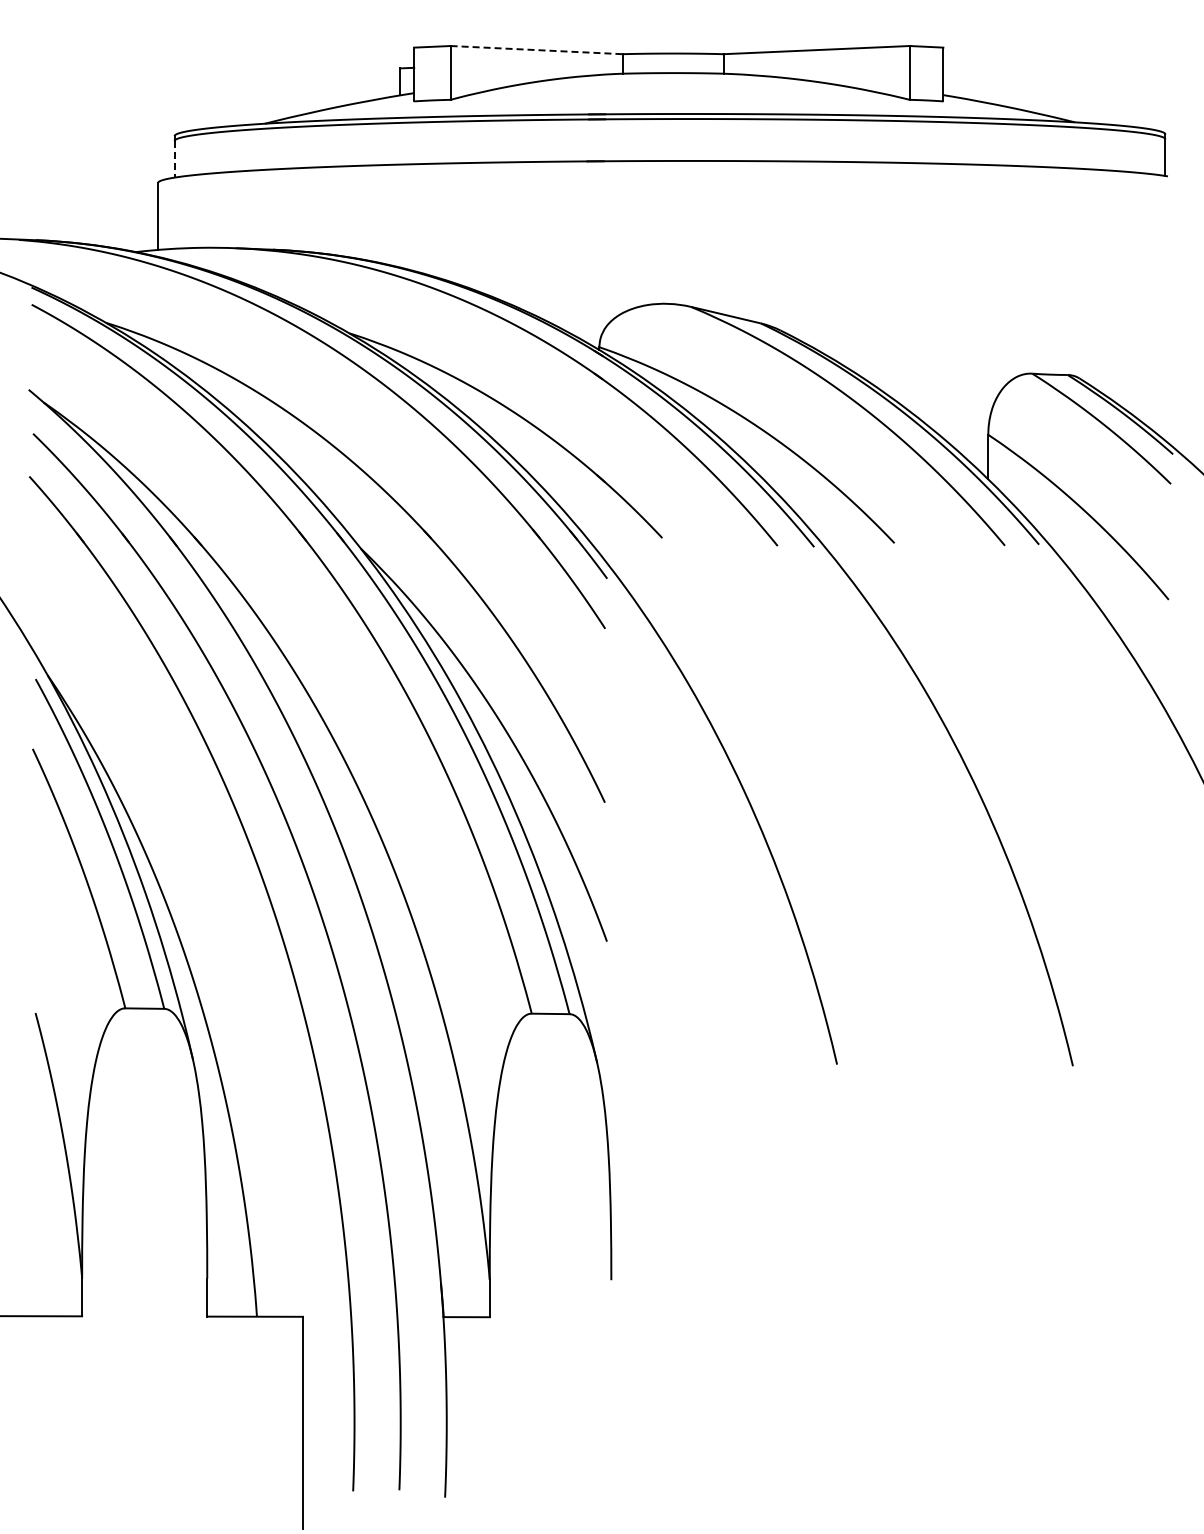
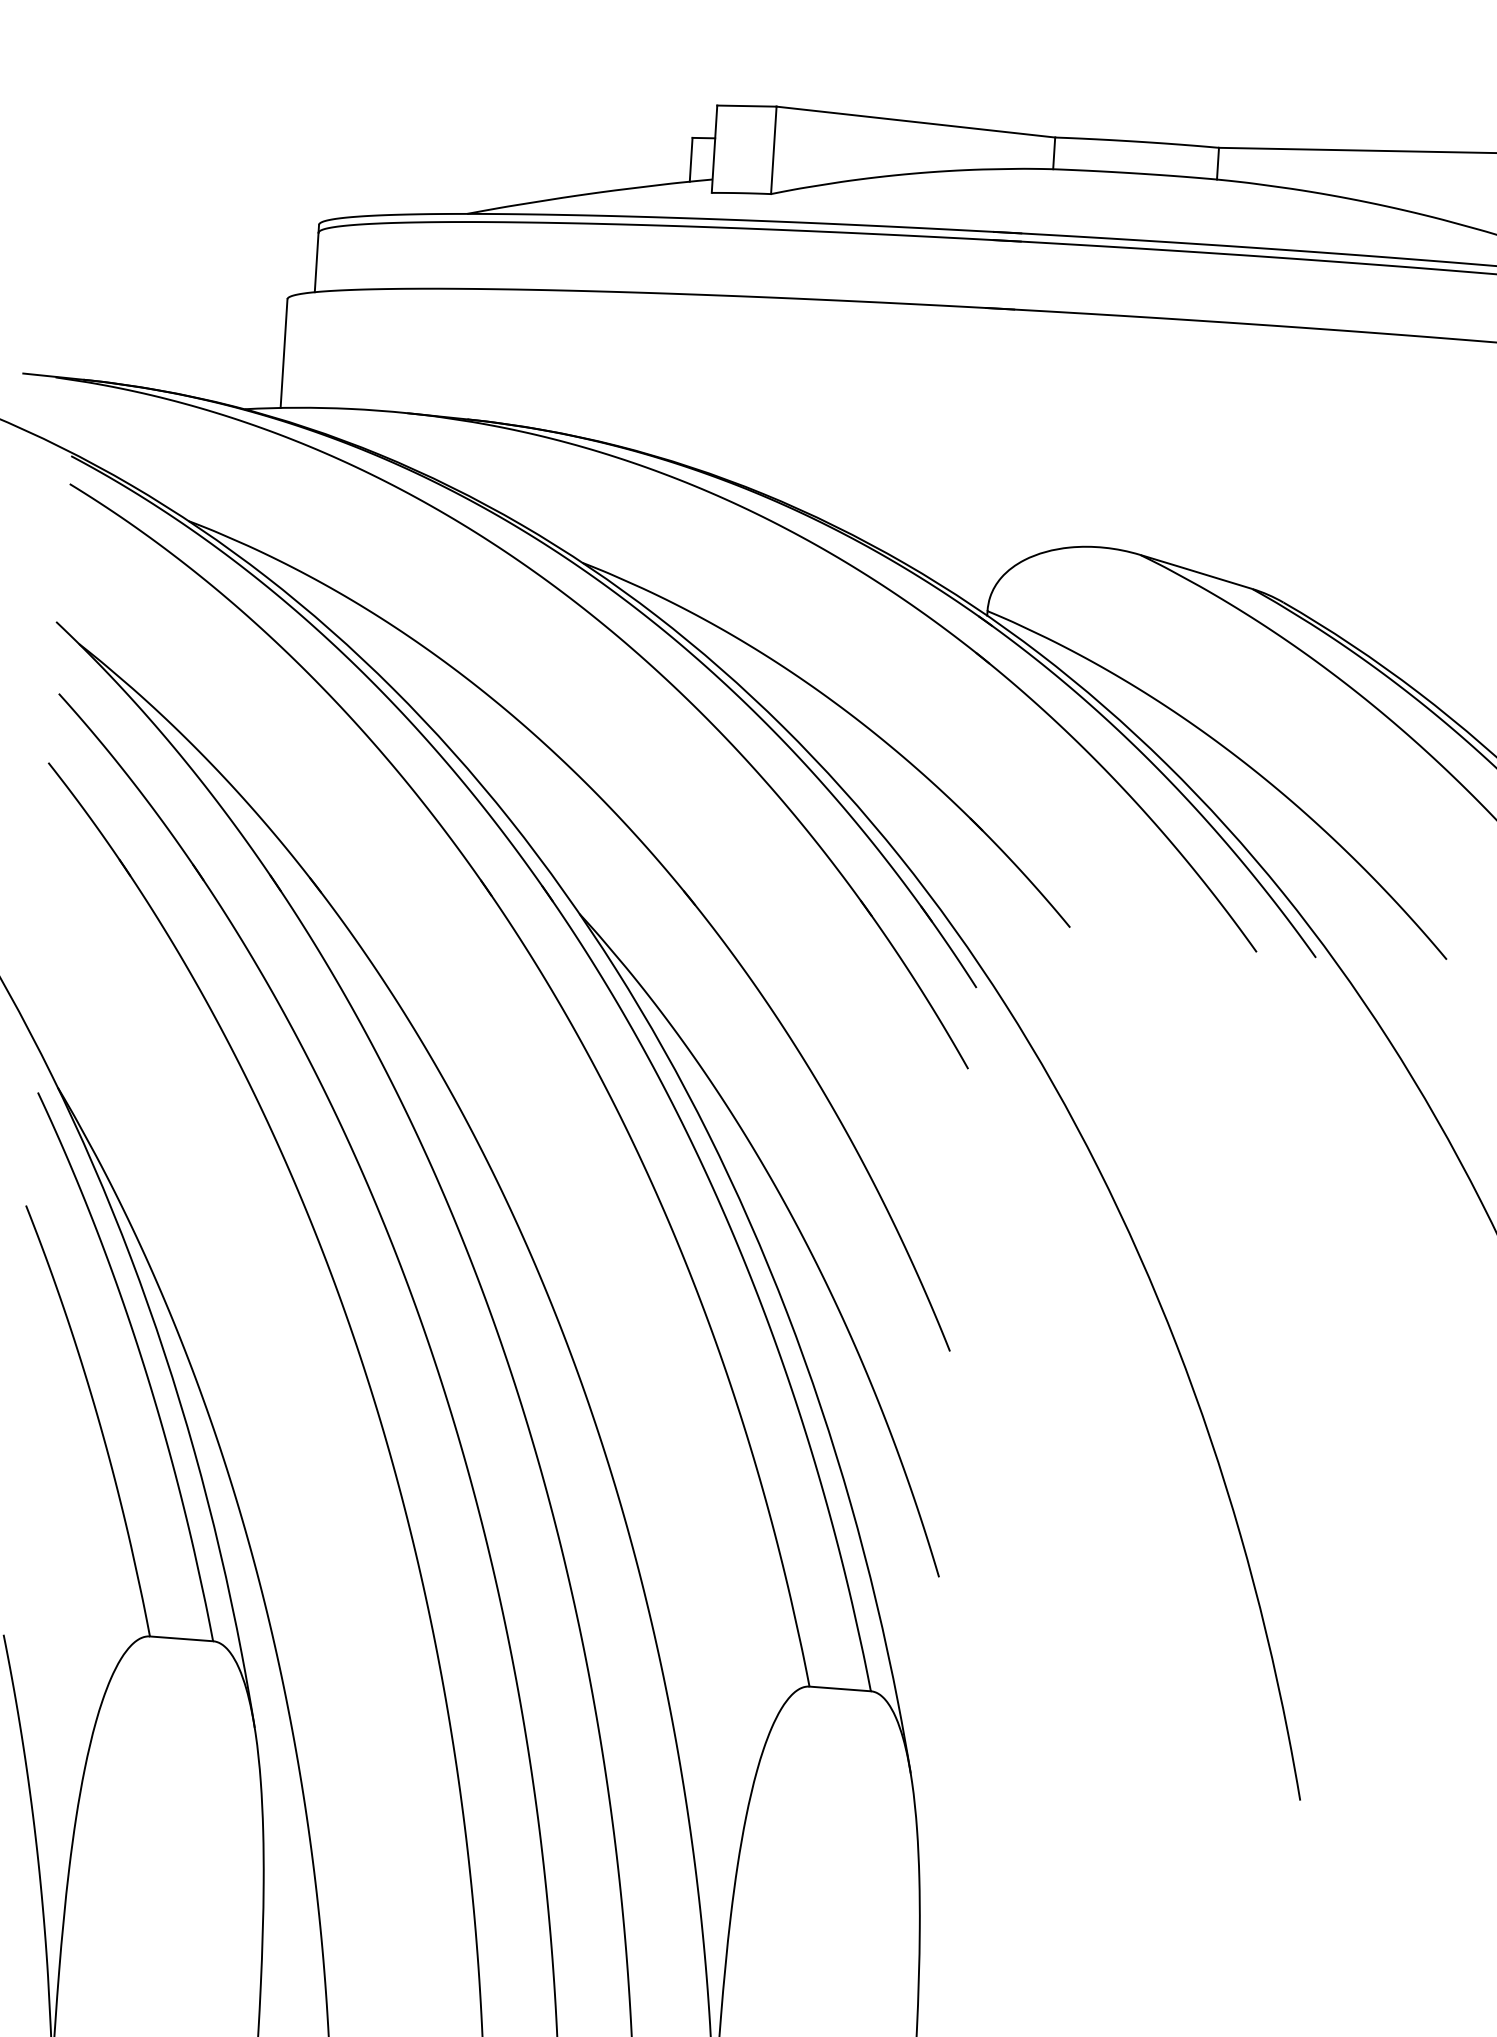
line: (537, 50) -> (917, 122), dashed -> solid
line: (174, 159) -> (316, 262), dashed -> solid

